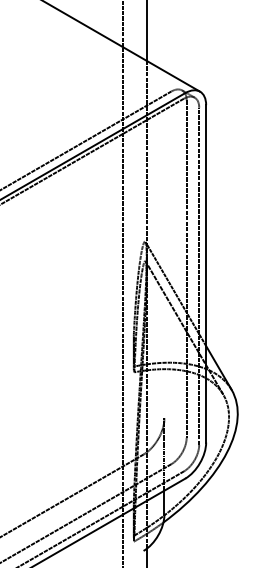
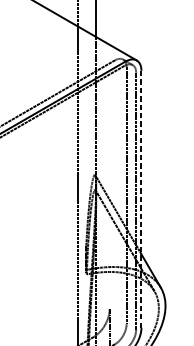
line: (206, 273) -> (141, 199), solid -> dashed

